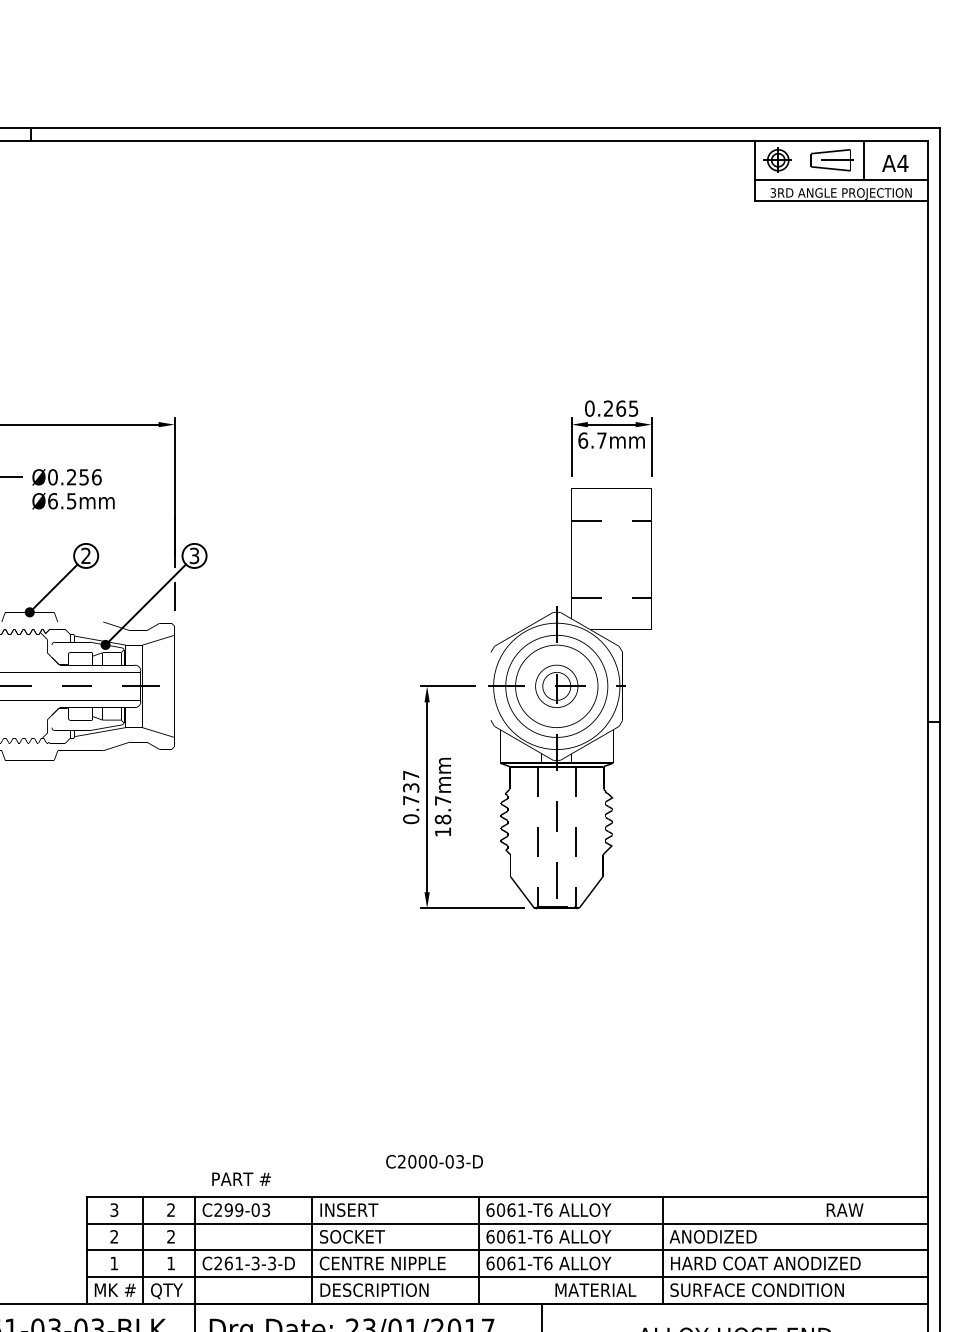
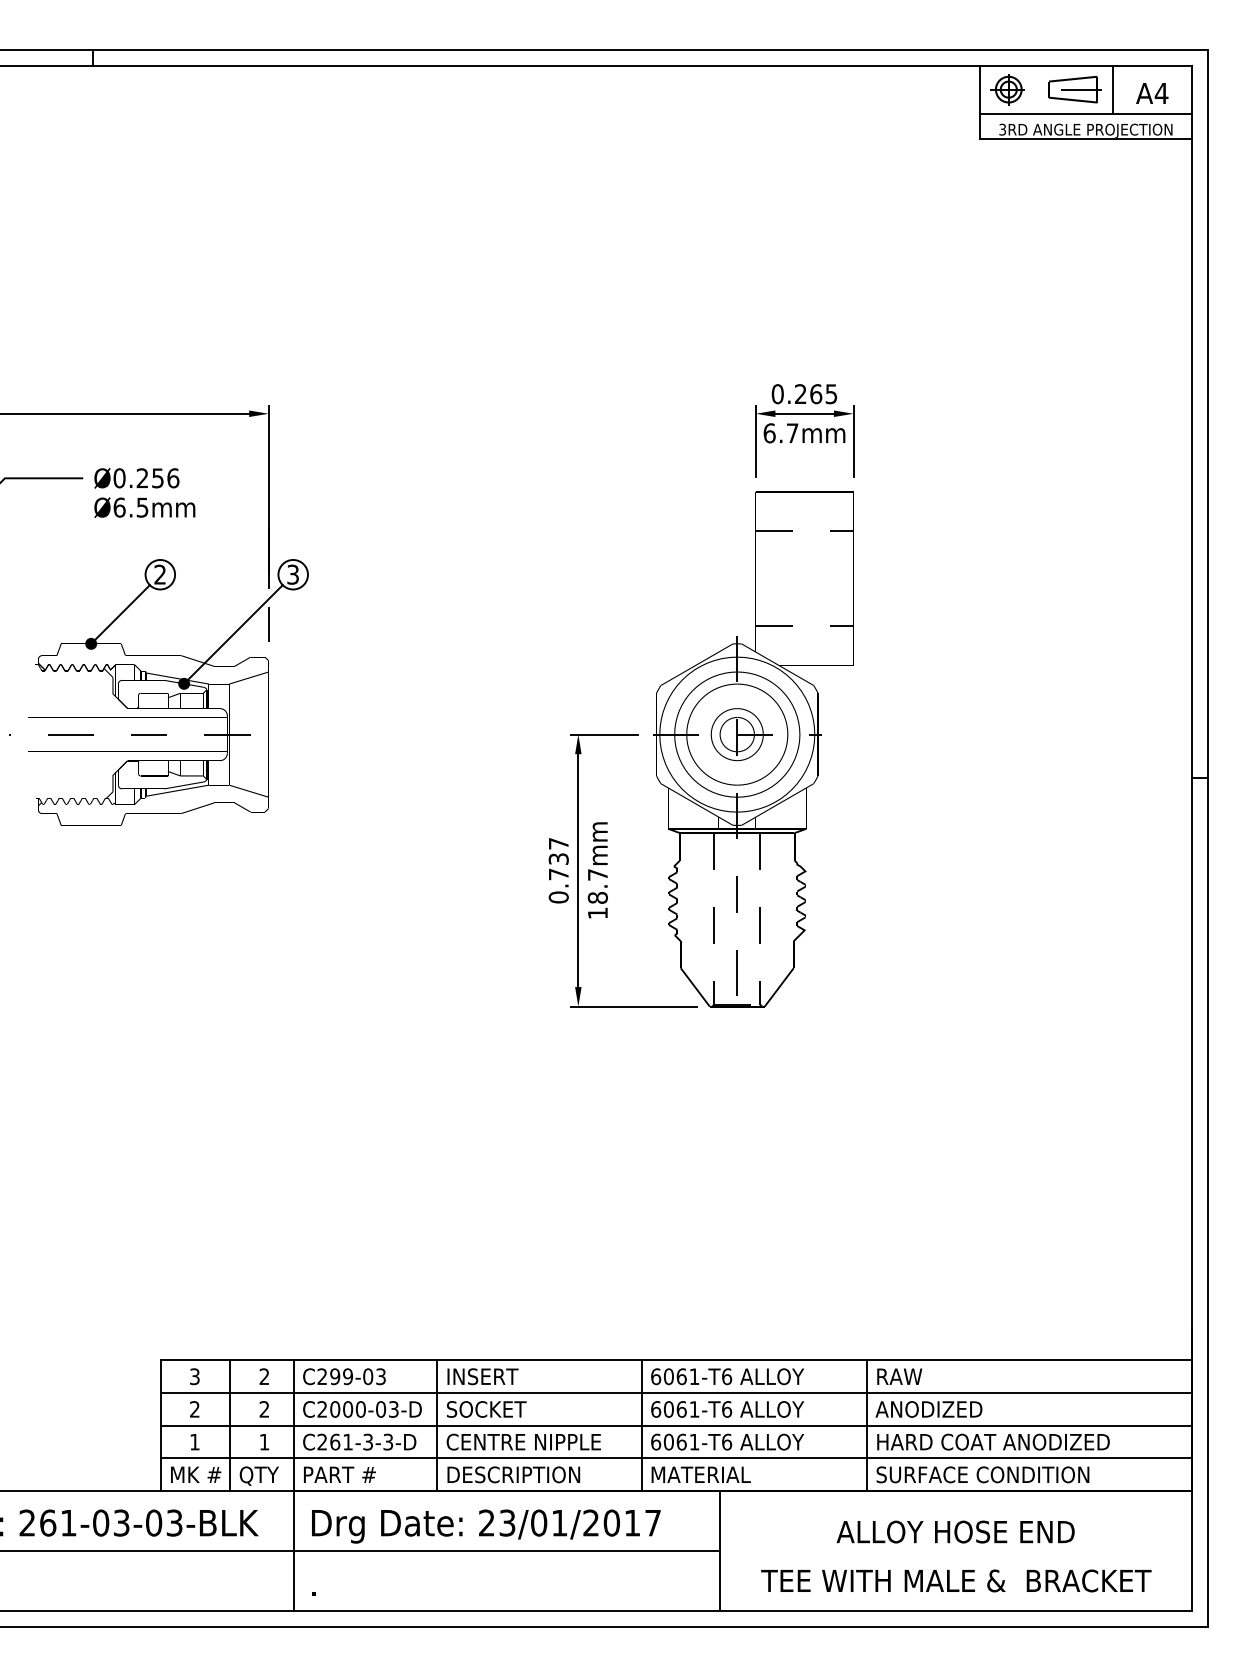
text: (434, 1161) -> (362, 1409), moved
text: (241, 1178) -> (339, 1474), moved
text: (844, 1209) -> (899, 1376), moved
text: (595, 1289) -> (700, 1474), moved

